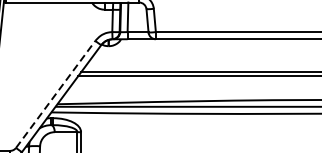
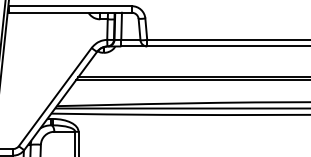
line: (55, 93) -> (55, 96), dashed -> solid

